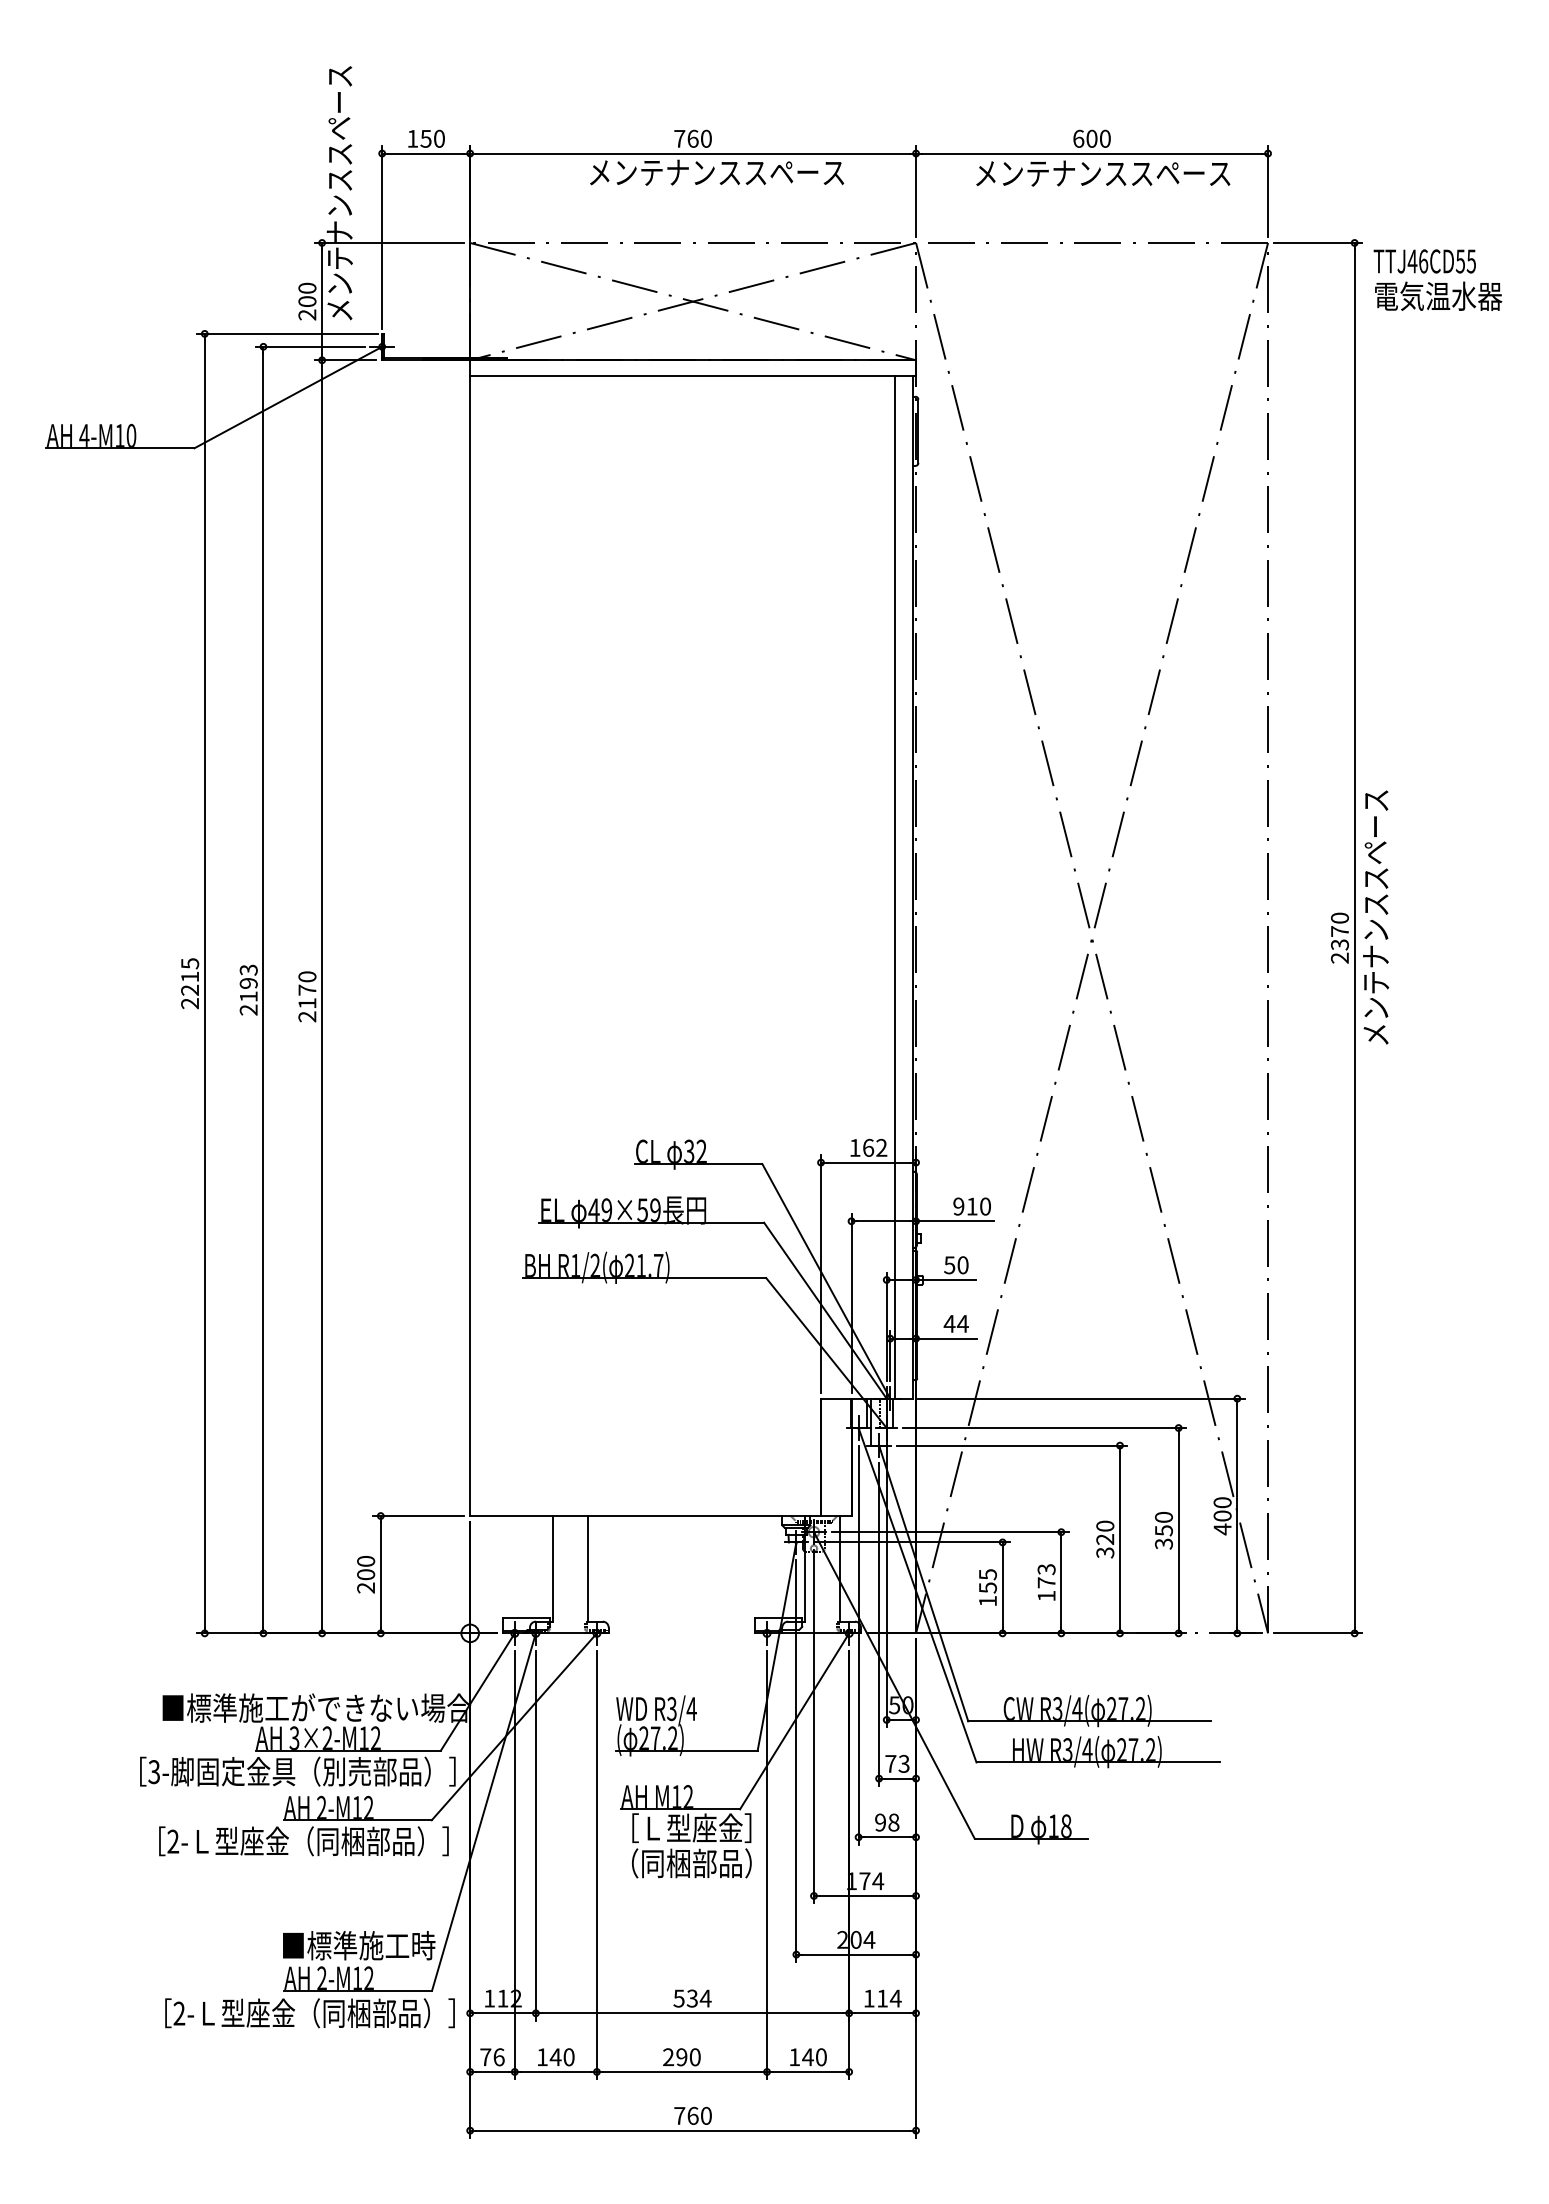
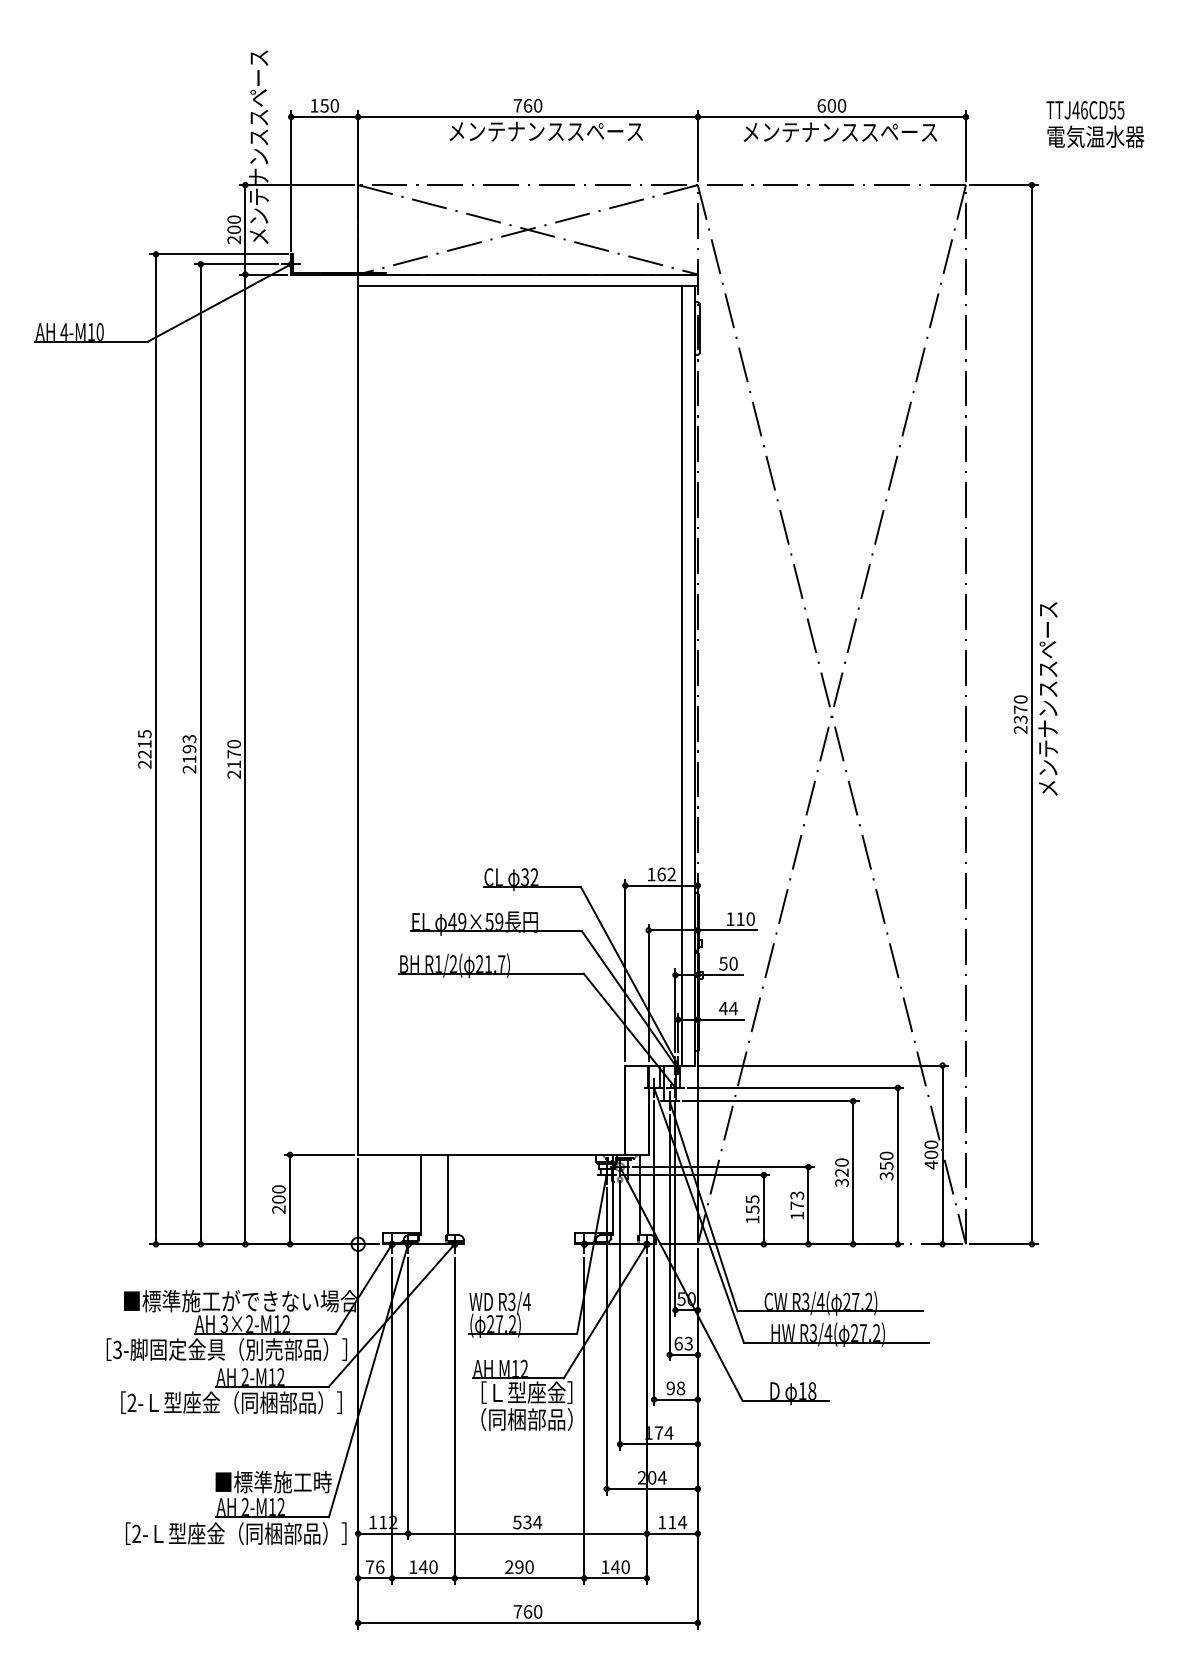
text: (1438, 280) -> (1095, 124), moved
text: (958, 1207) -> (730, 919), 910 -> 110
text: (890, 1763) -> (678, 1343), 73 -> 63

